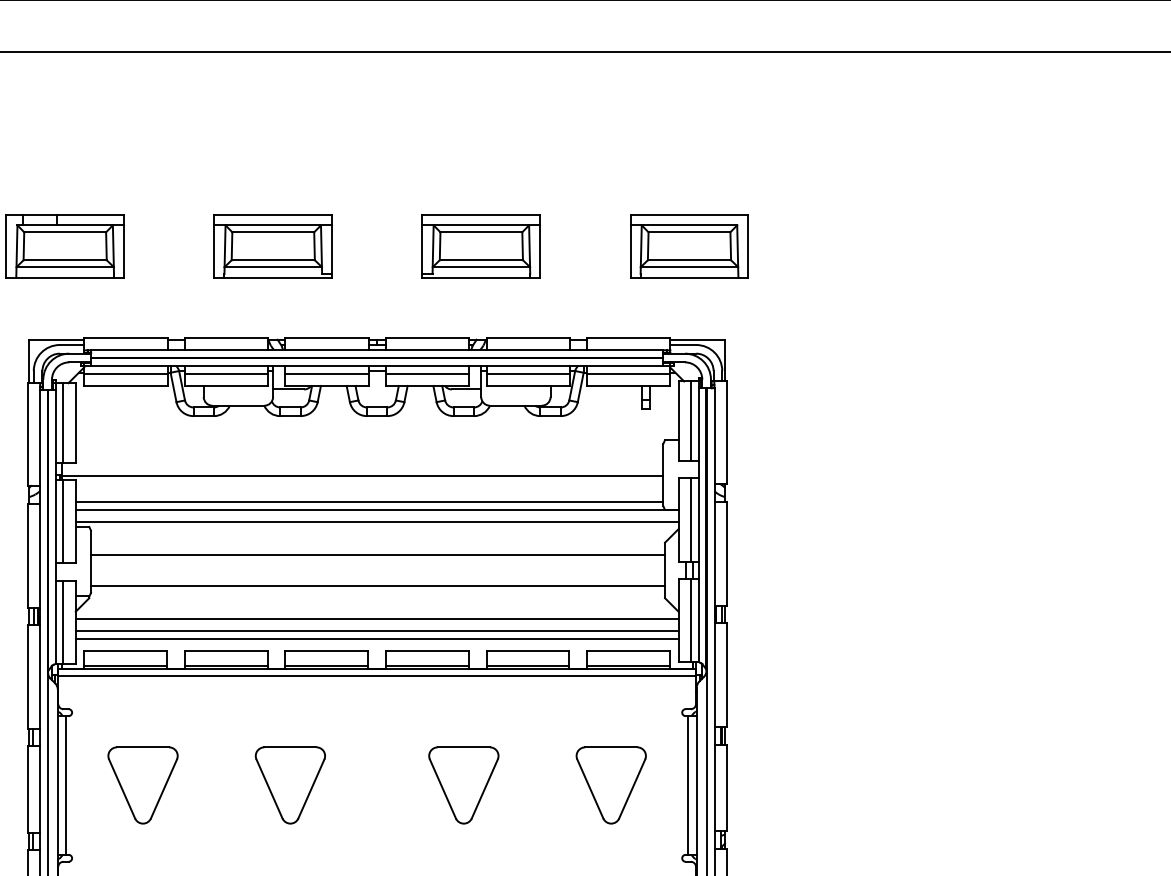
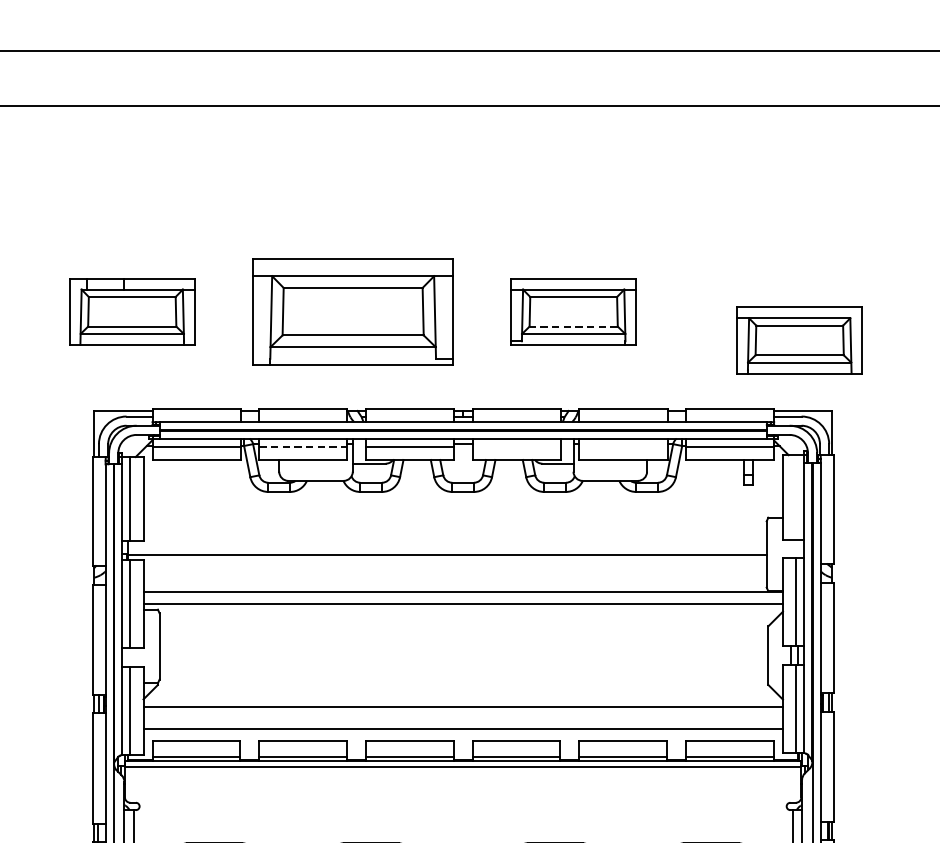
part: (272, 246) -> (352, 312), size x1.6
part: (689, 246) -> (799, 340), moved
line: (481, 260) -> (573, 326), solid -> dashed
line: (226, 373) -> (303, 446), solid -> dashed
line: (427, 373) -> (516, 446), removed
line: (527, 373) -> (622, 446), removed
line: (691, 421) -> (796, 497), removed
line: (369, 501) -> (455, 582), removed
line: (377, 555) -> (463, 639), removed
line: (377, 585) -> (463, 671), removed
line: (376, 630) -> (462, 719), removed

